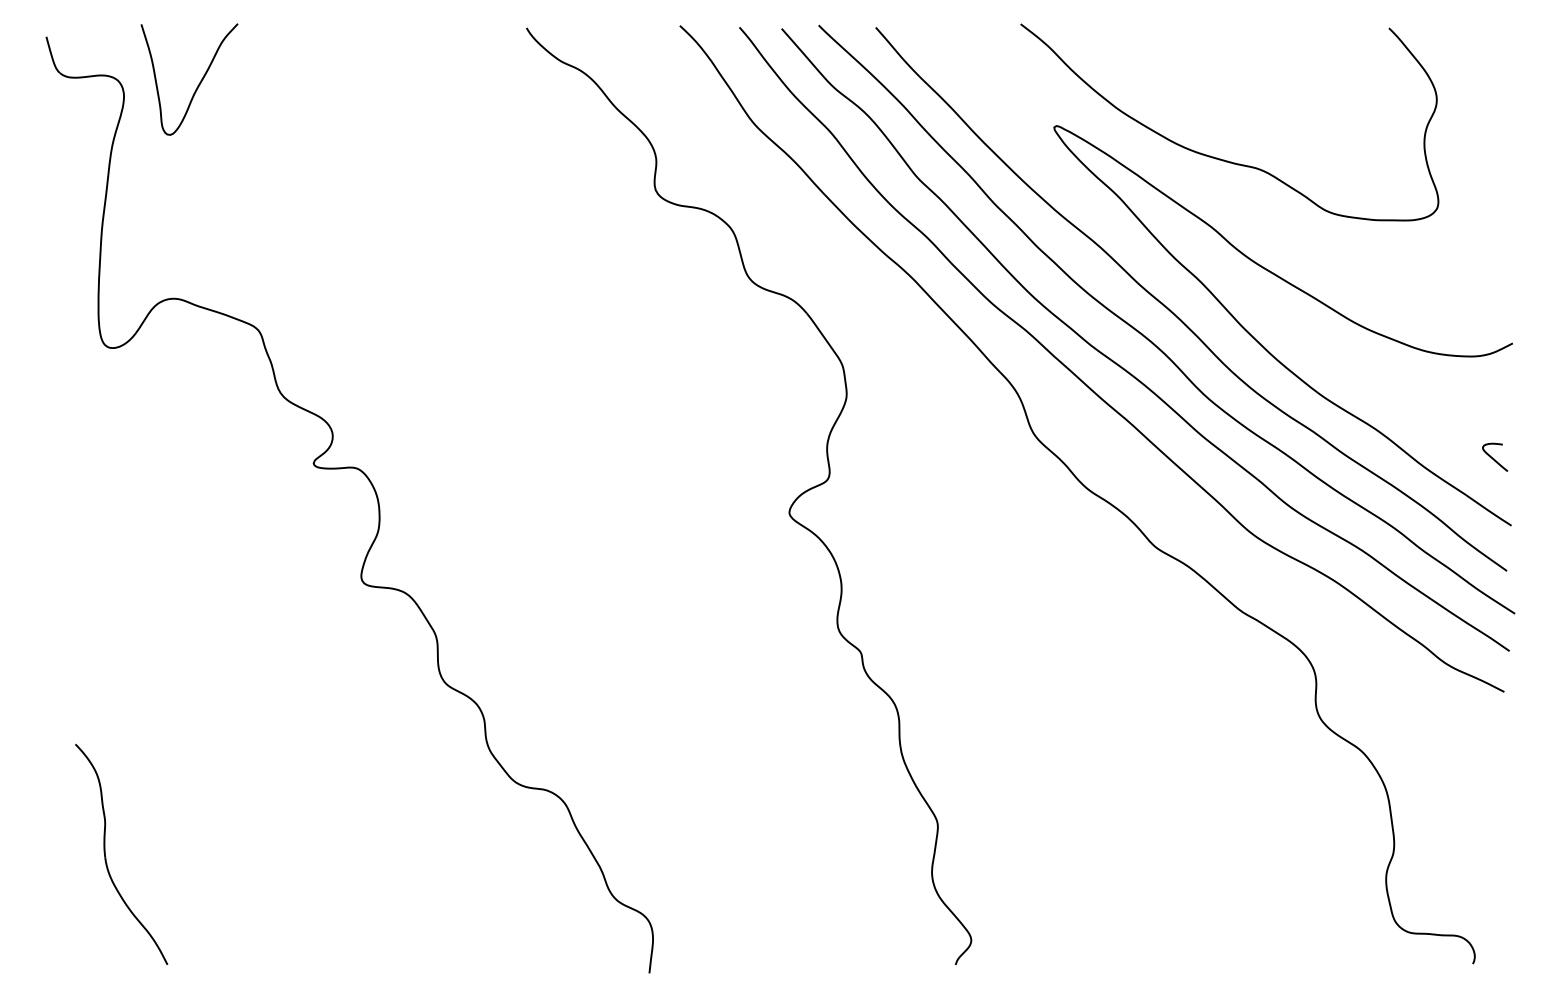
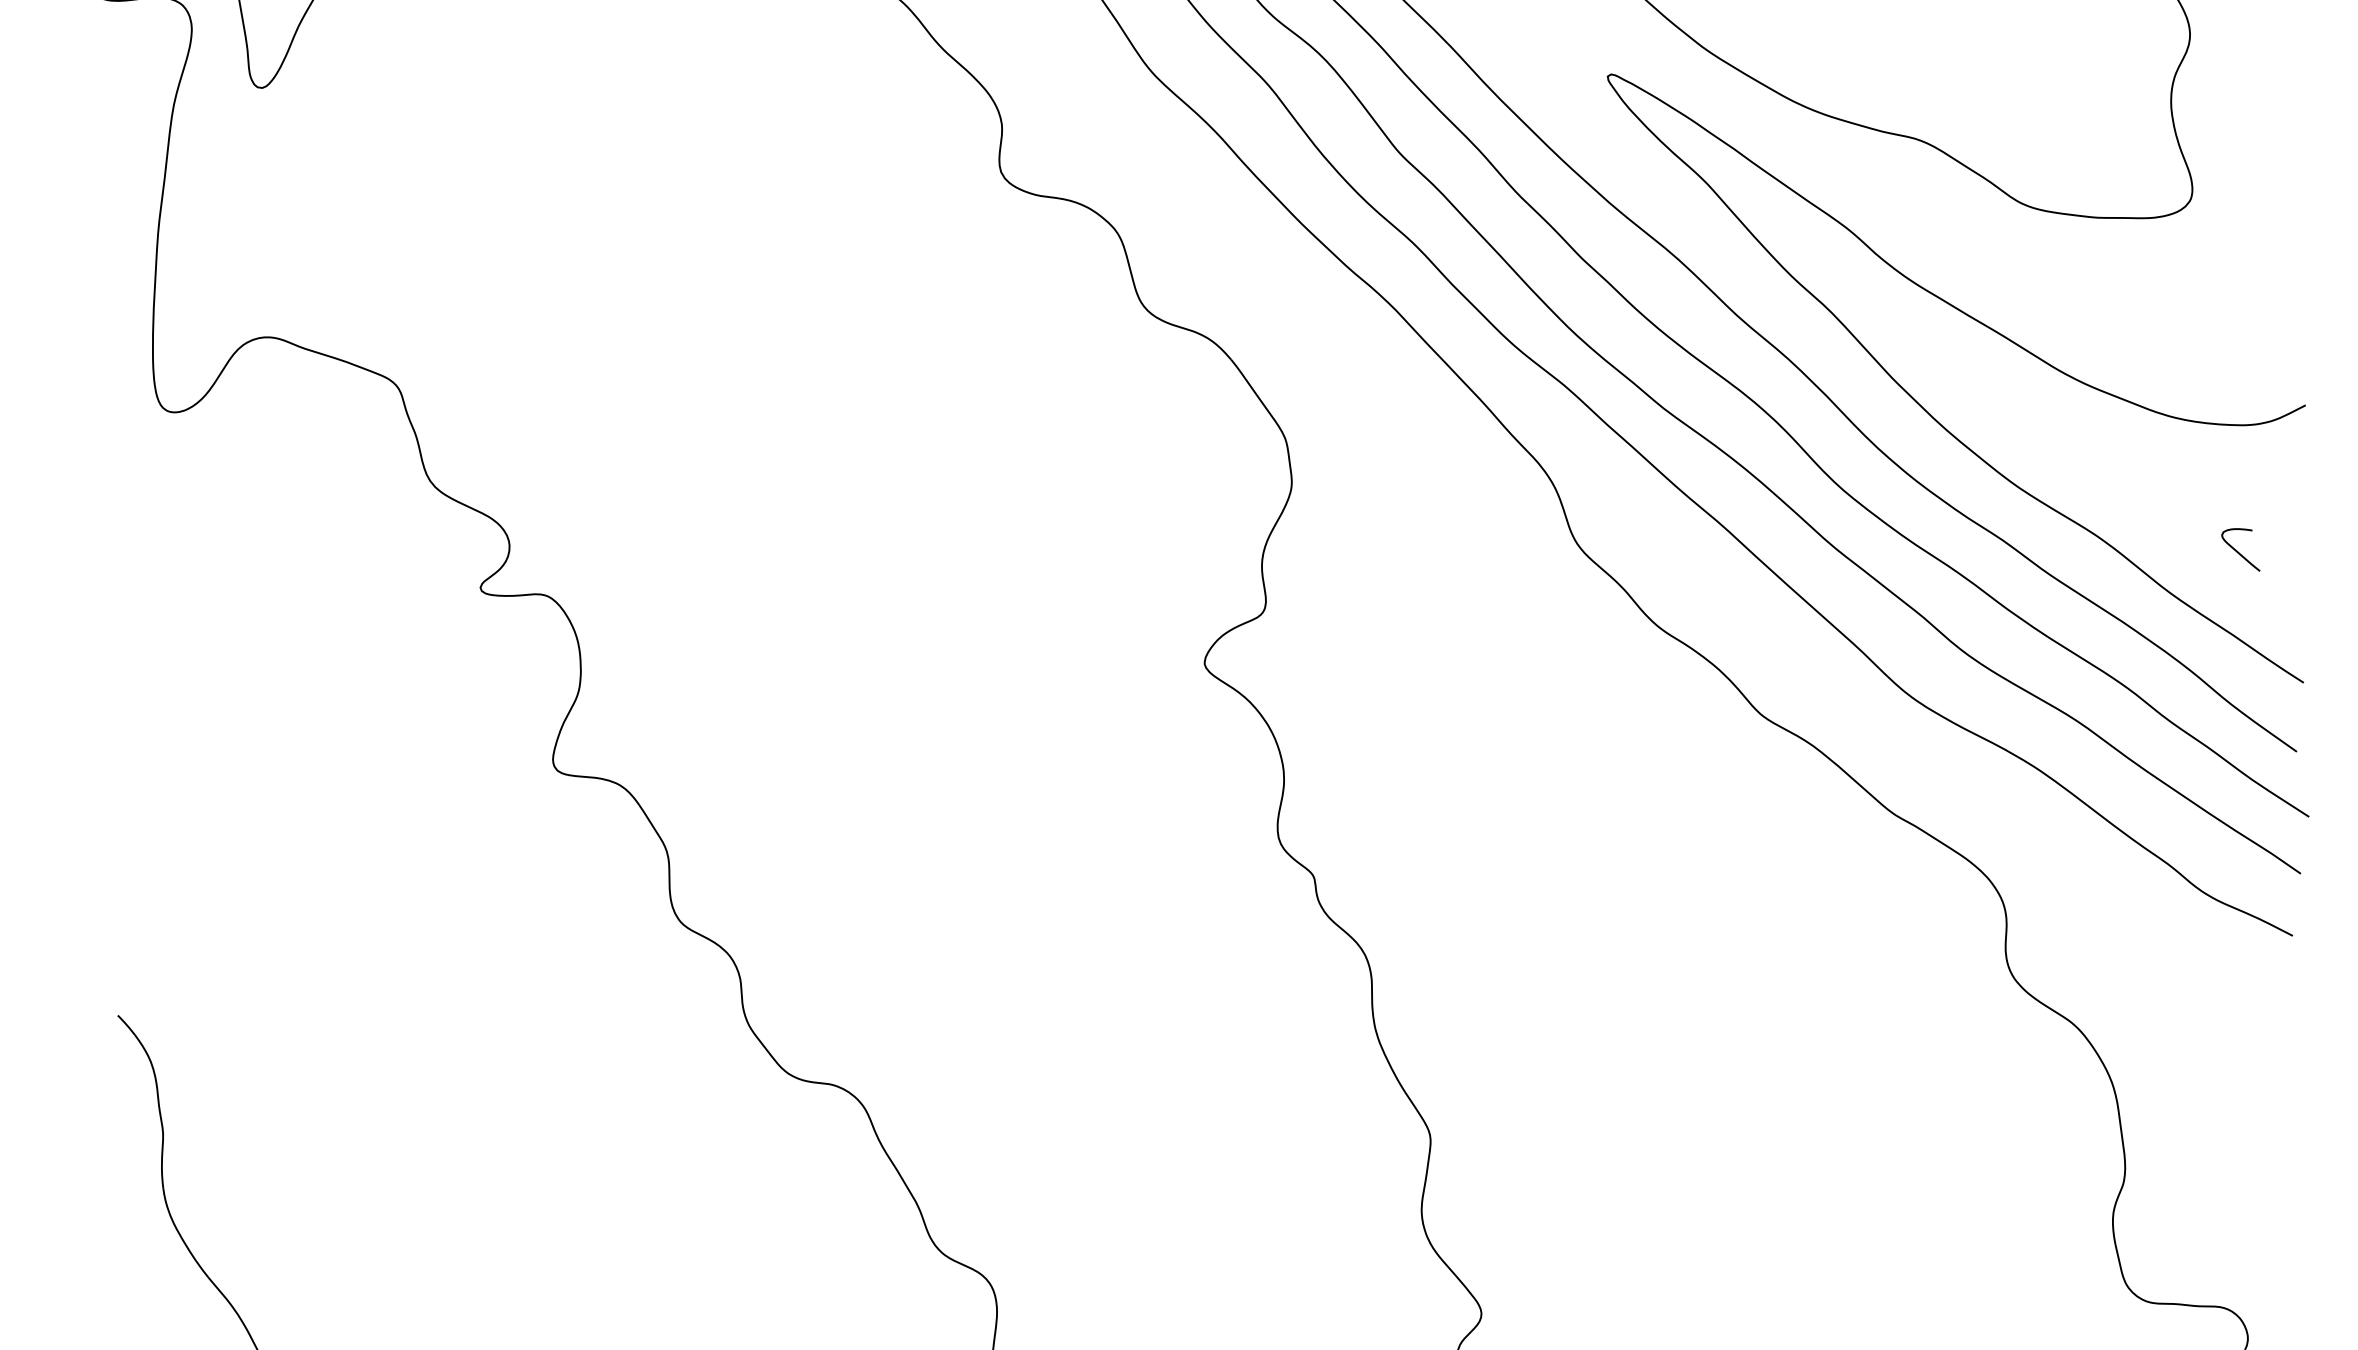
curve: (1494, 458) -> (2239, 551), moved

